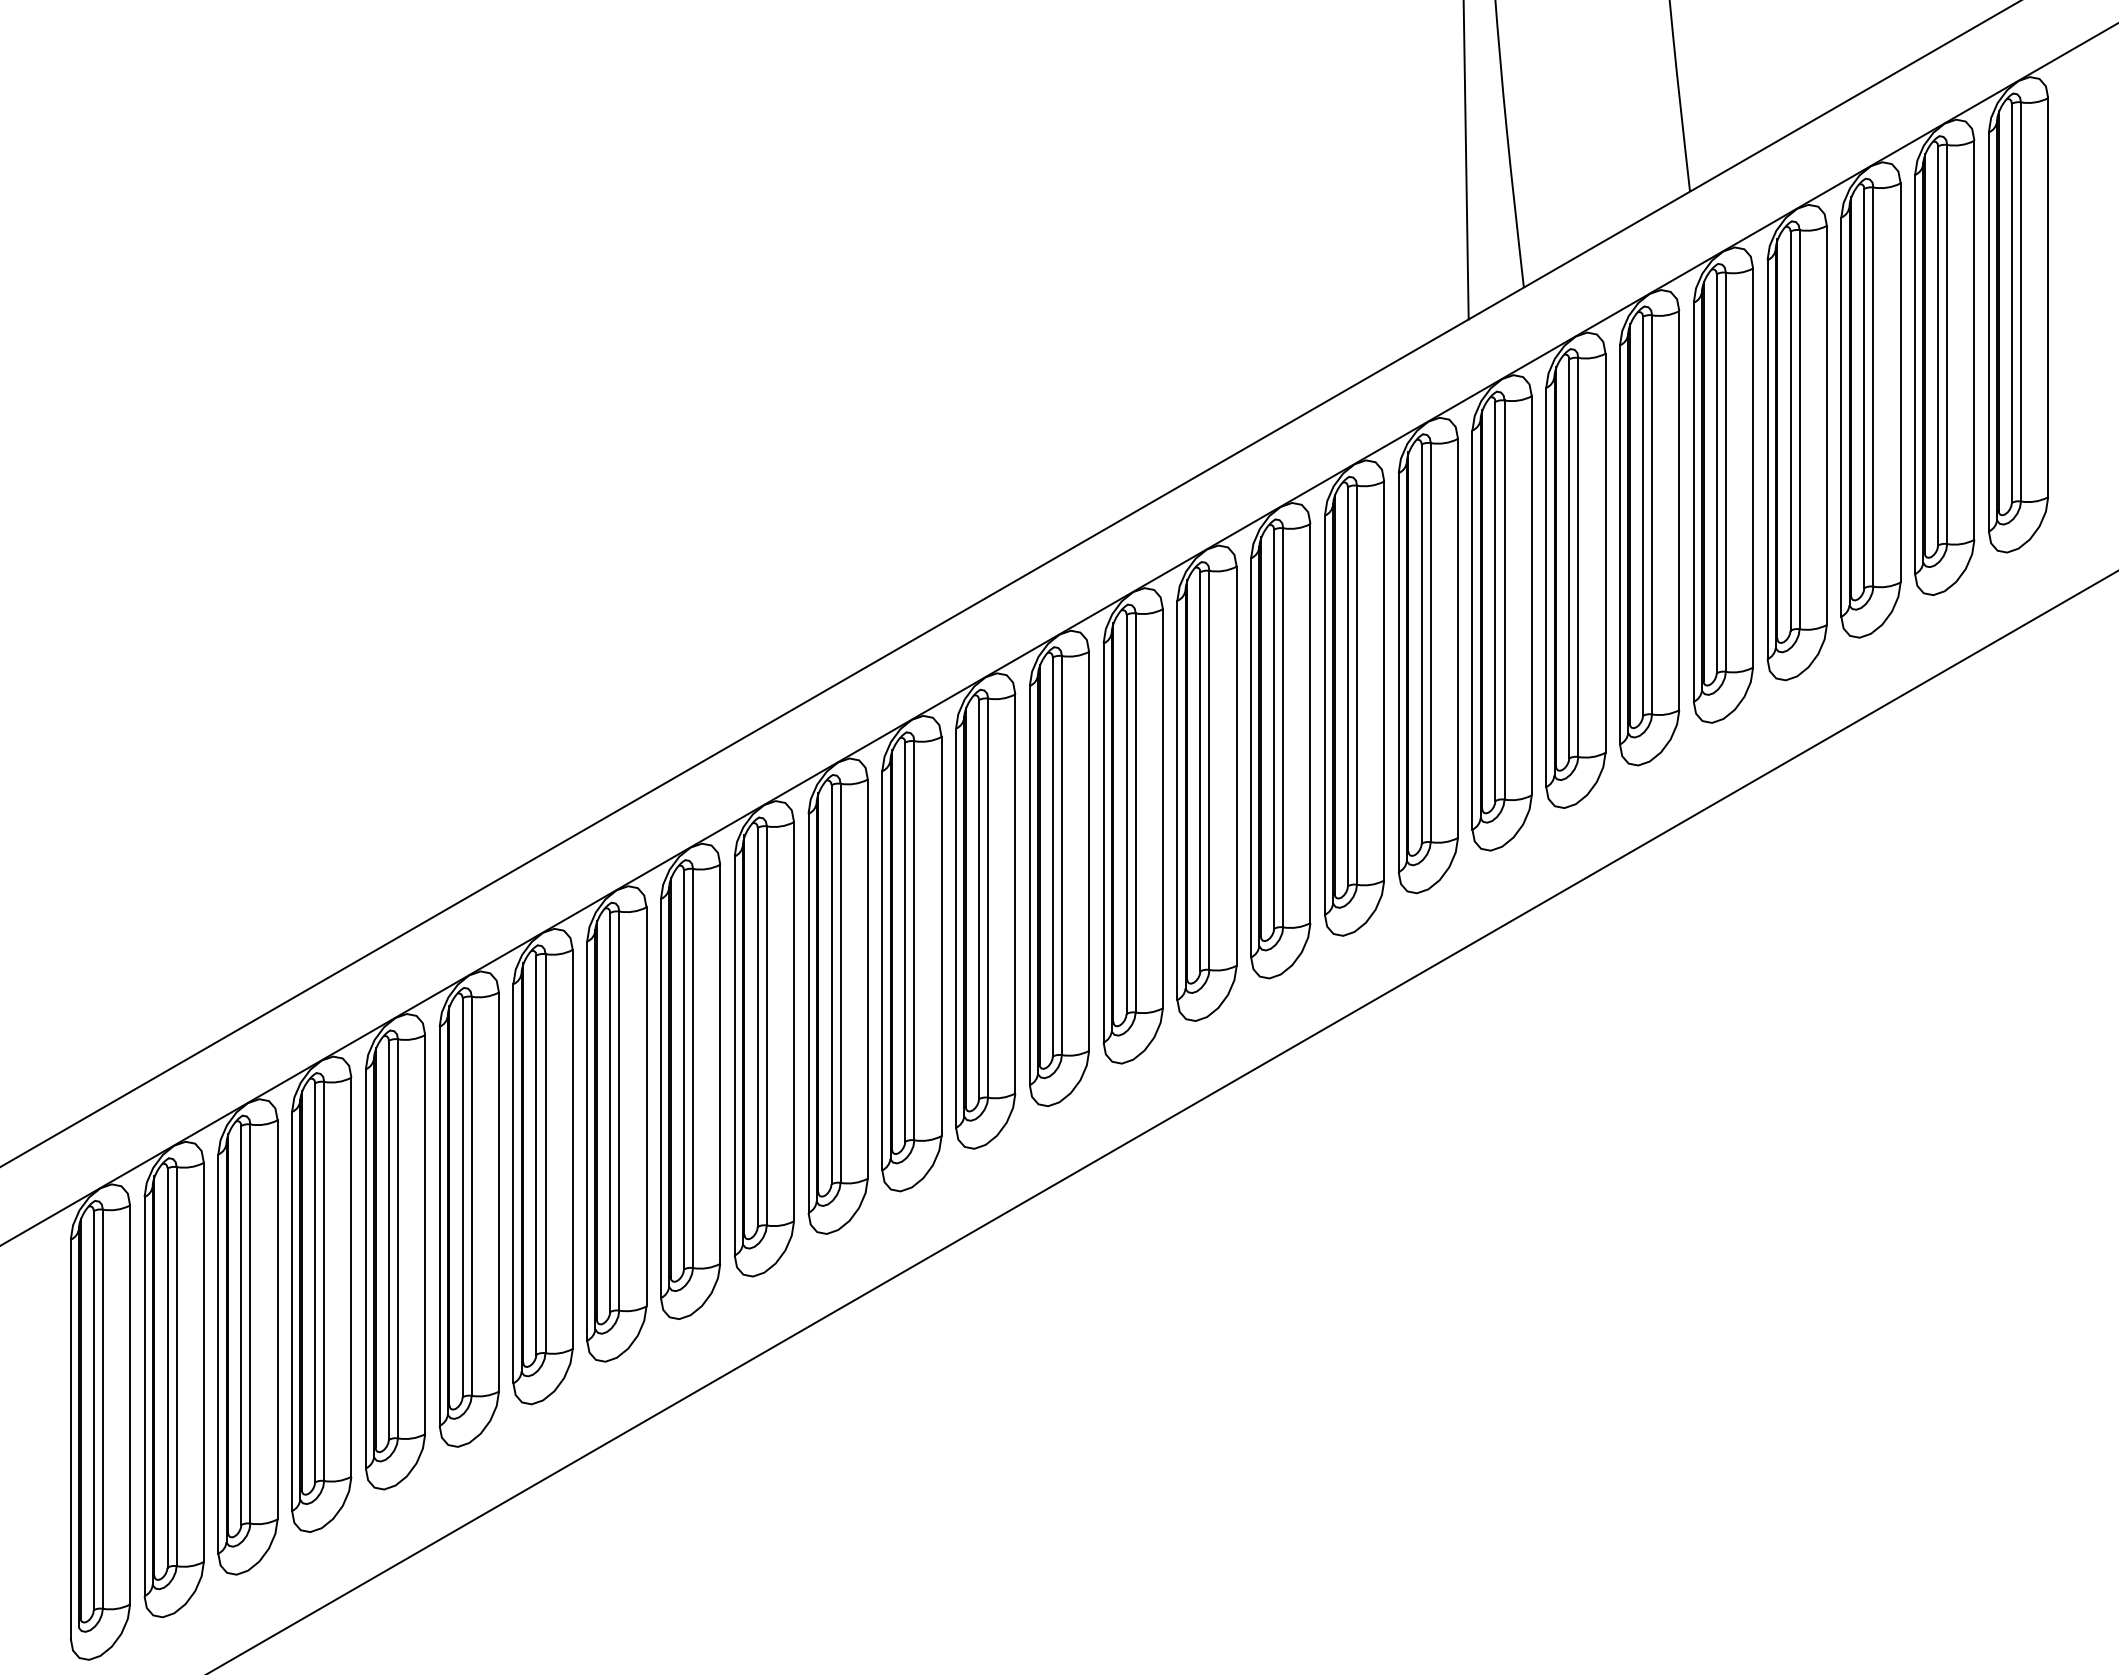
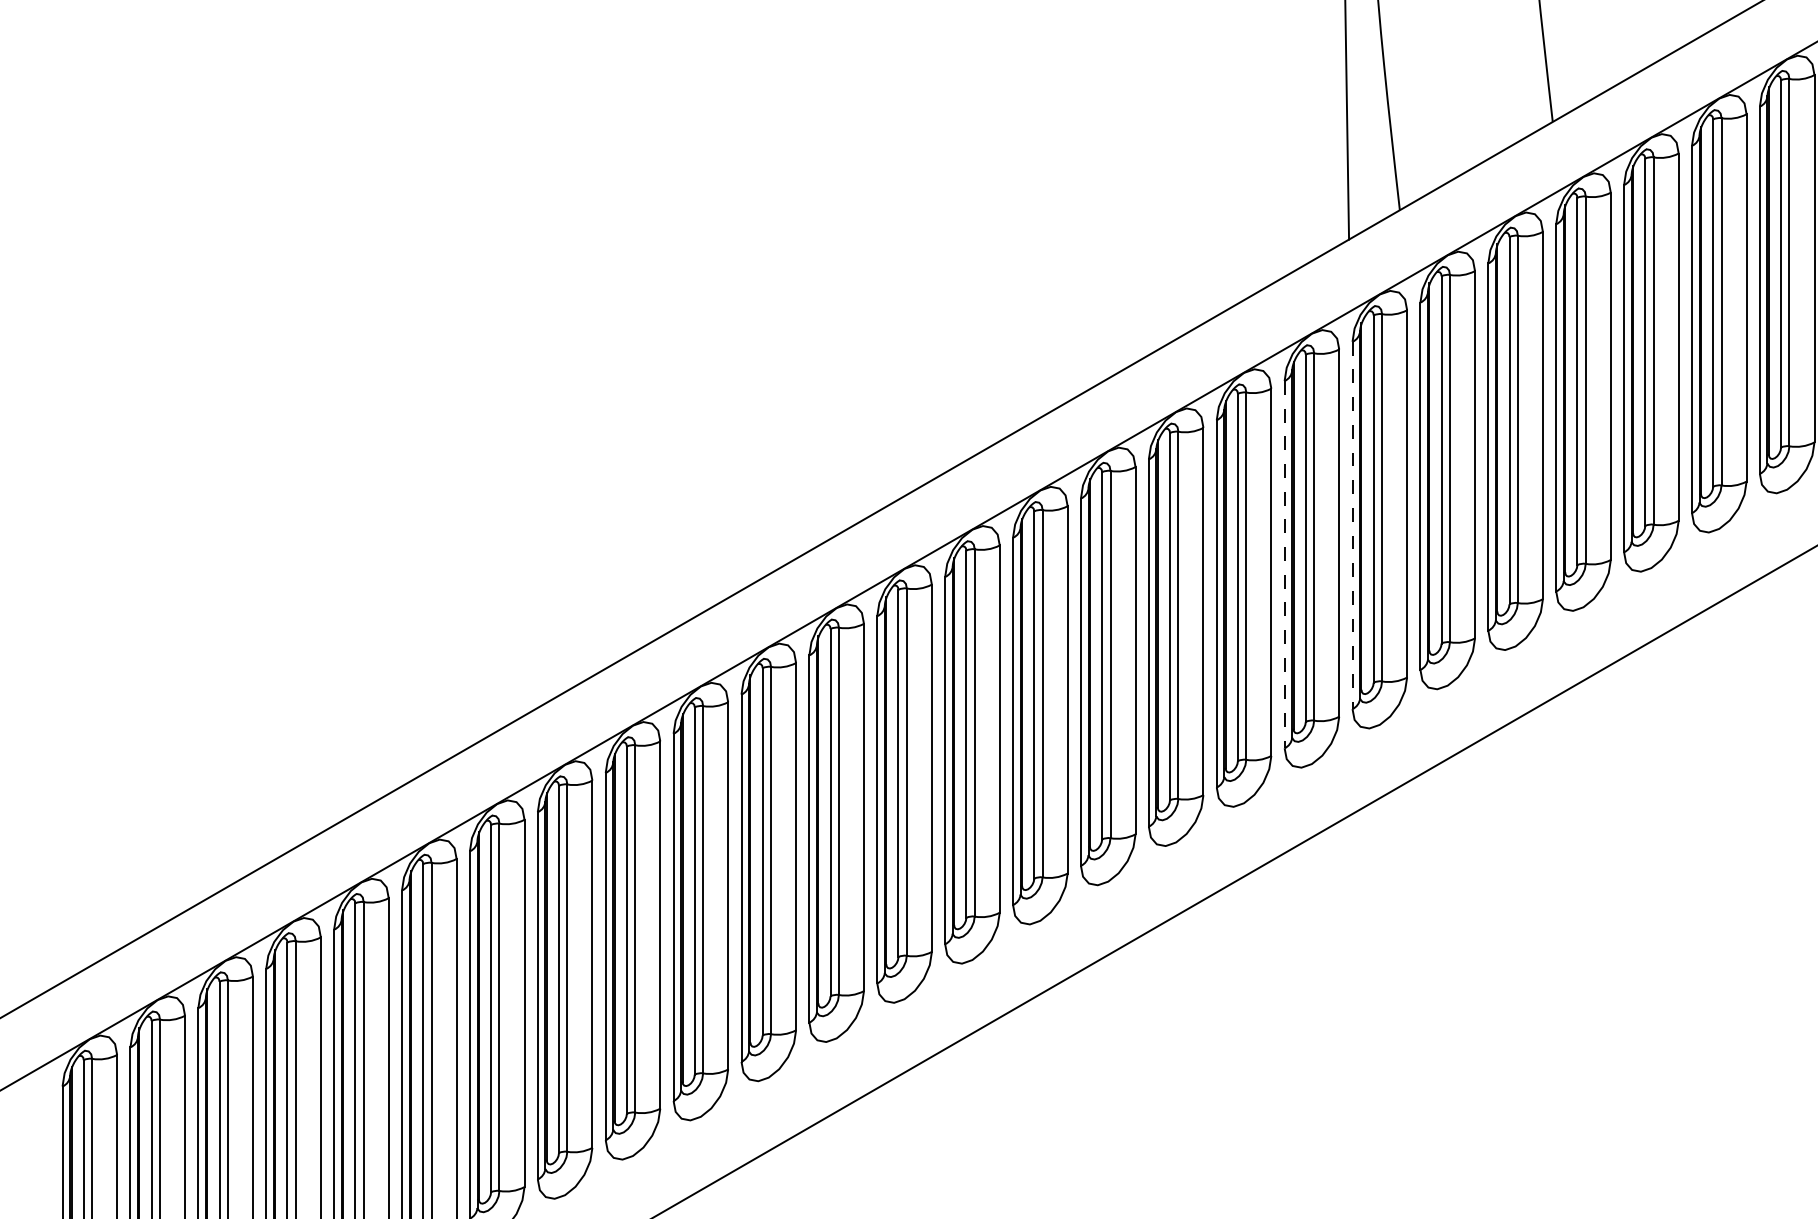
line: (1472, 630) -> (1352, 525), solid -> dashed
line: (1398, 672) -> (1284, 564), solid -> dashed

